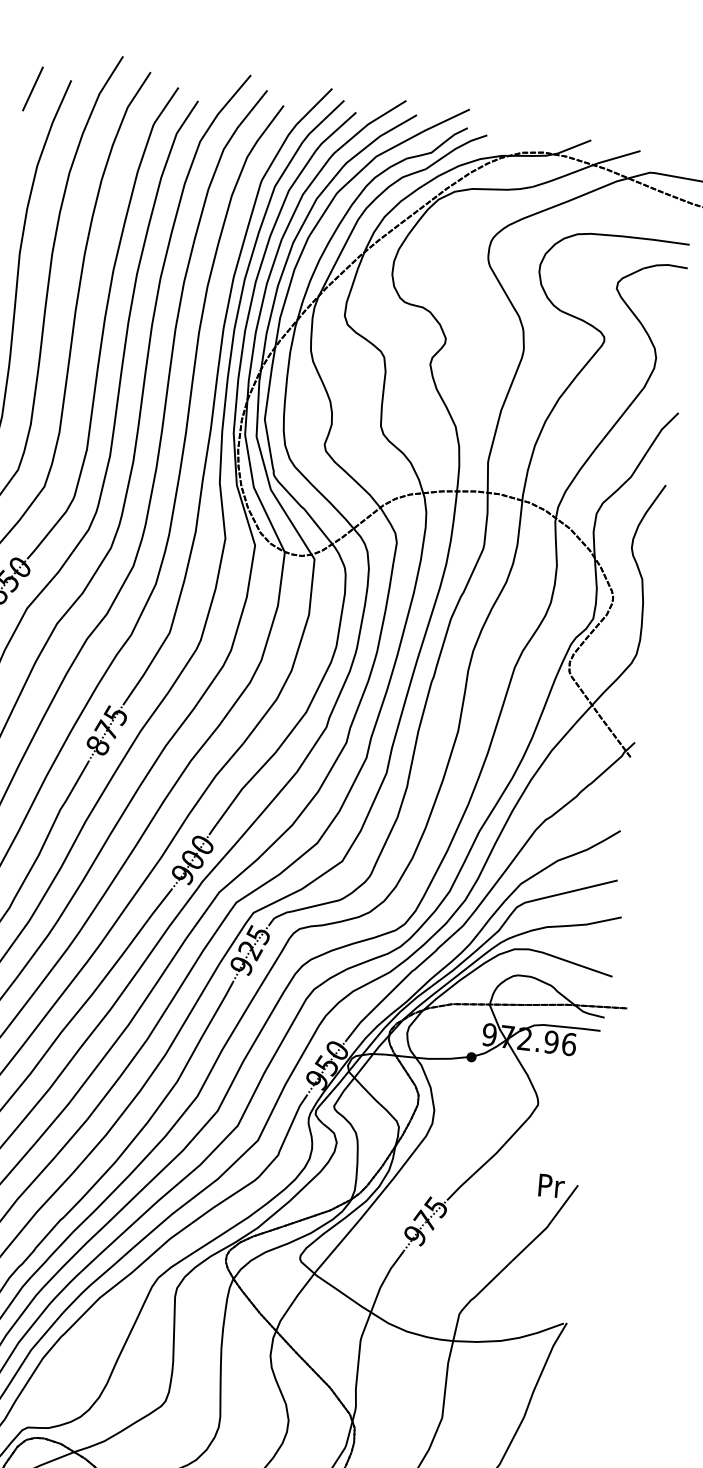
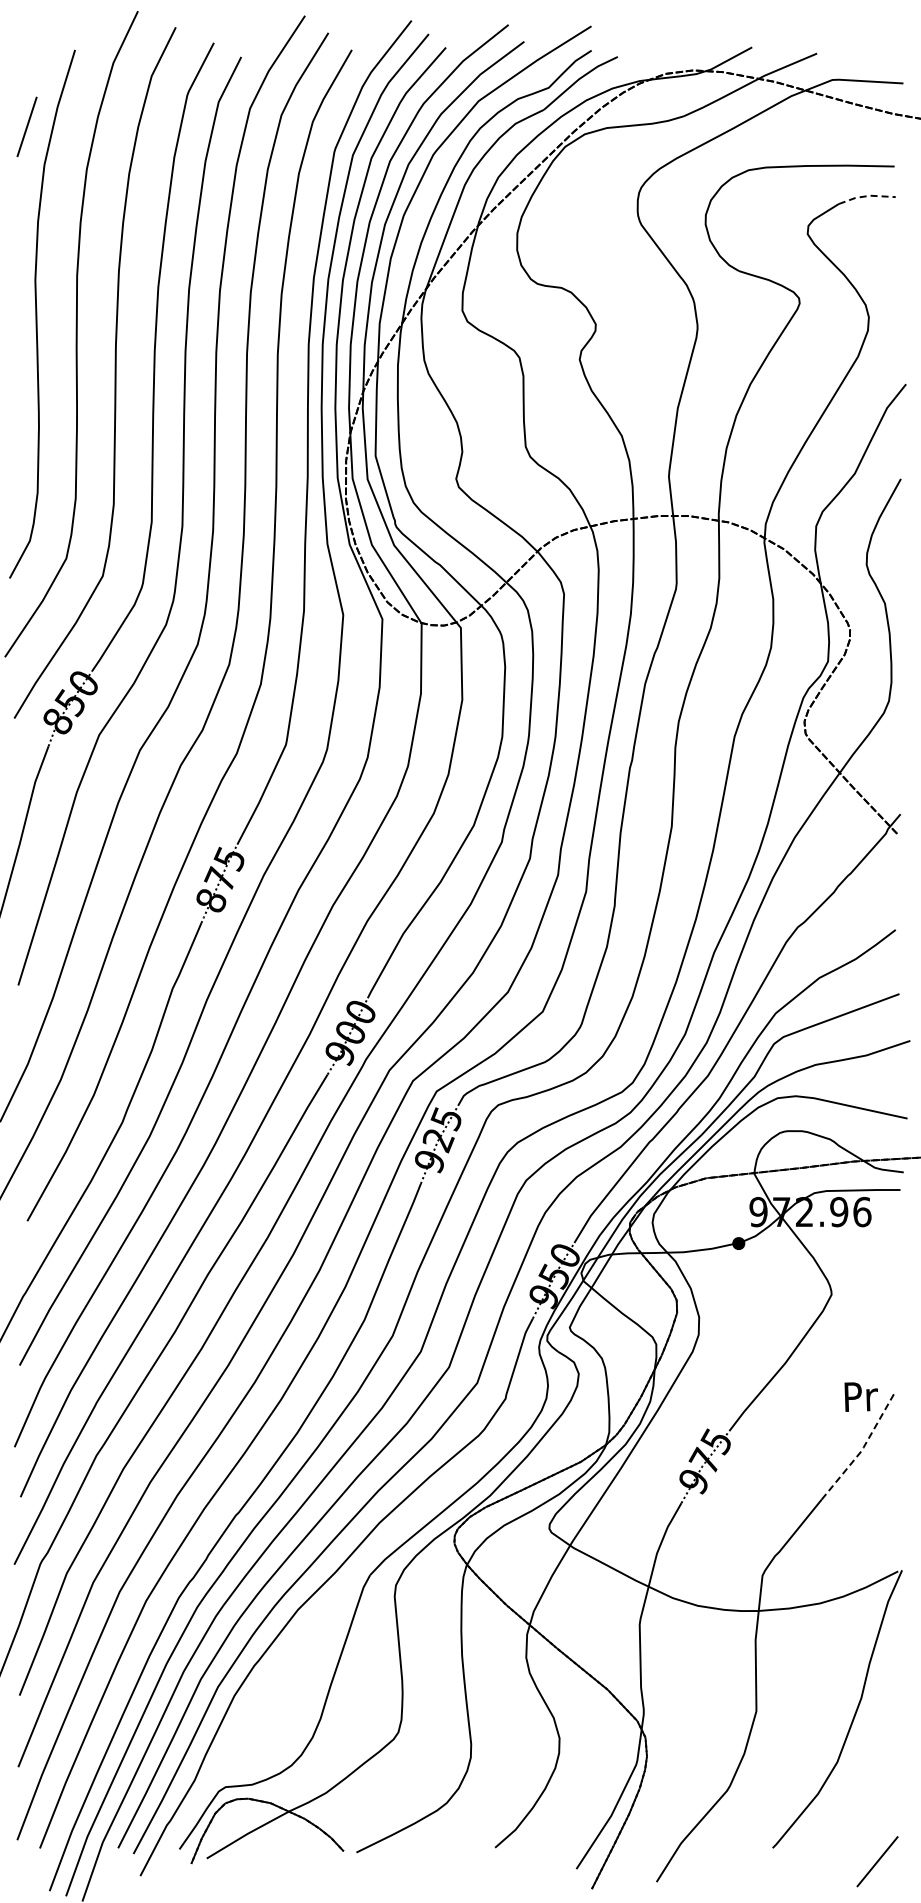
line: (32, 88) -> (26, 126), moved
line: (666, 265) -> (867, 196), solid -> dashed
line: (548, 1225) -> (863, 1448), solid -> dashed

